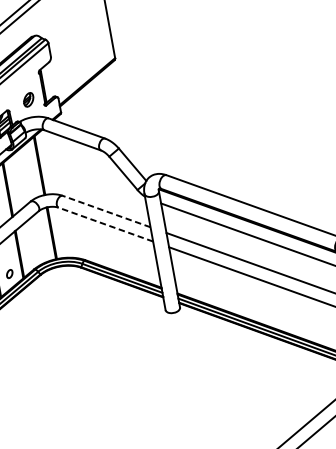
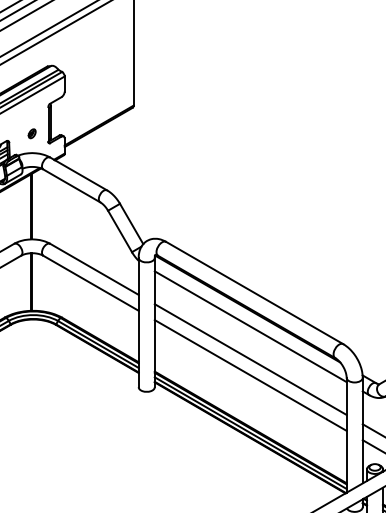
part: (27, 99) -> (31, 133), size x0.62
line: (106, 211) -> (94, 269), dashed -> solid
line: (105, 224) -> (90, 283), dashed -> solid

